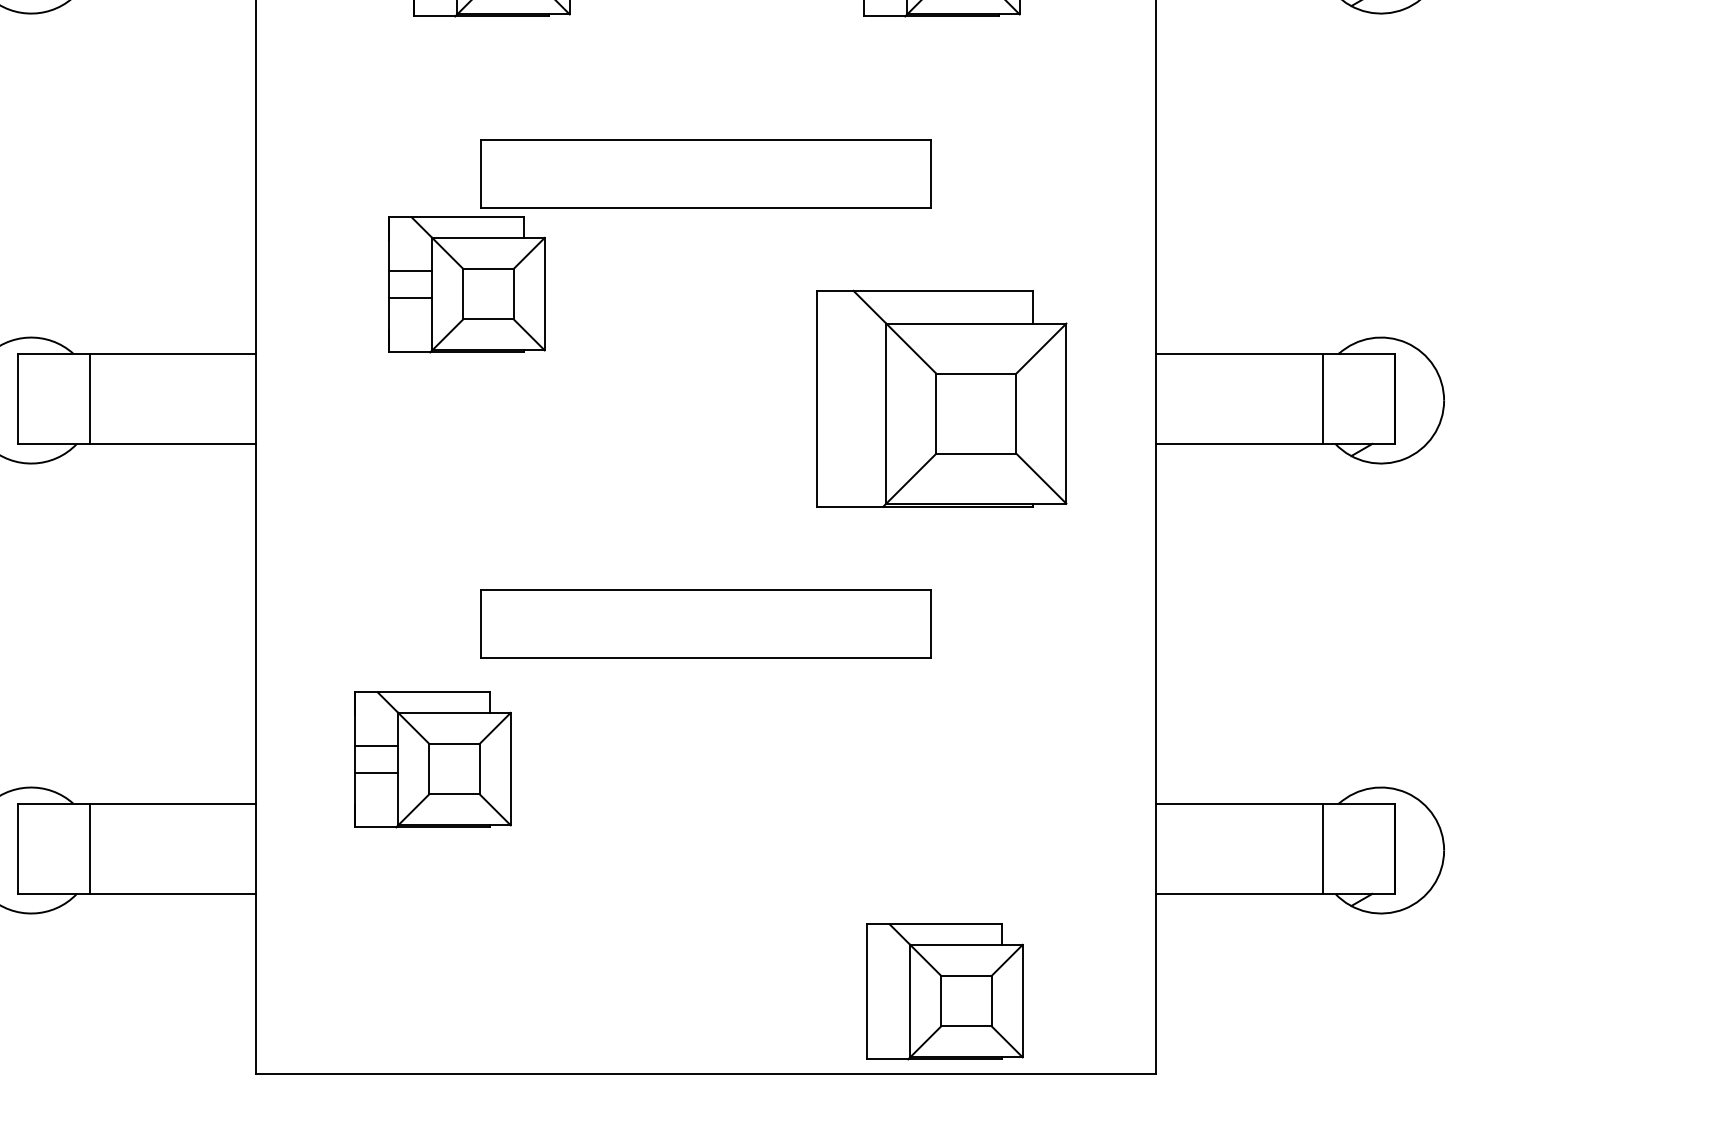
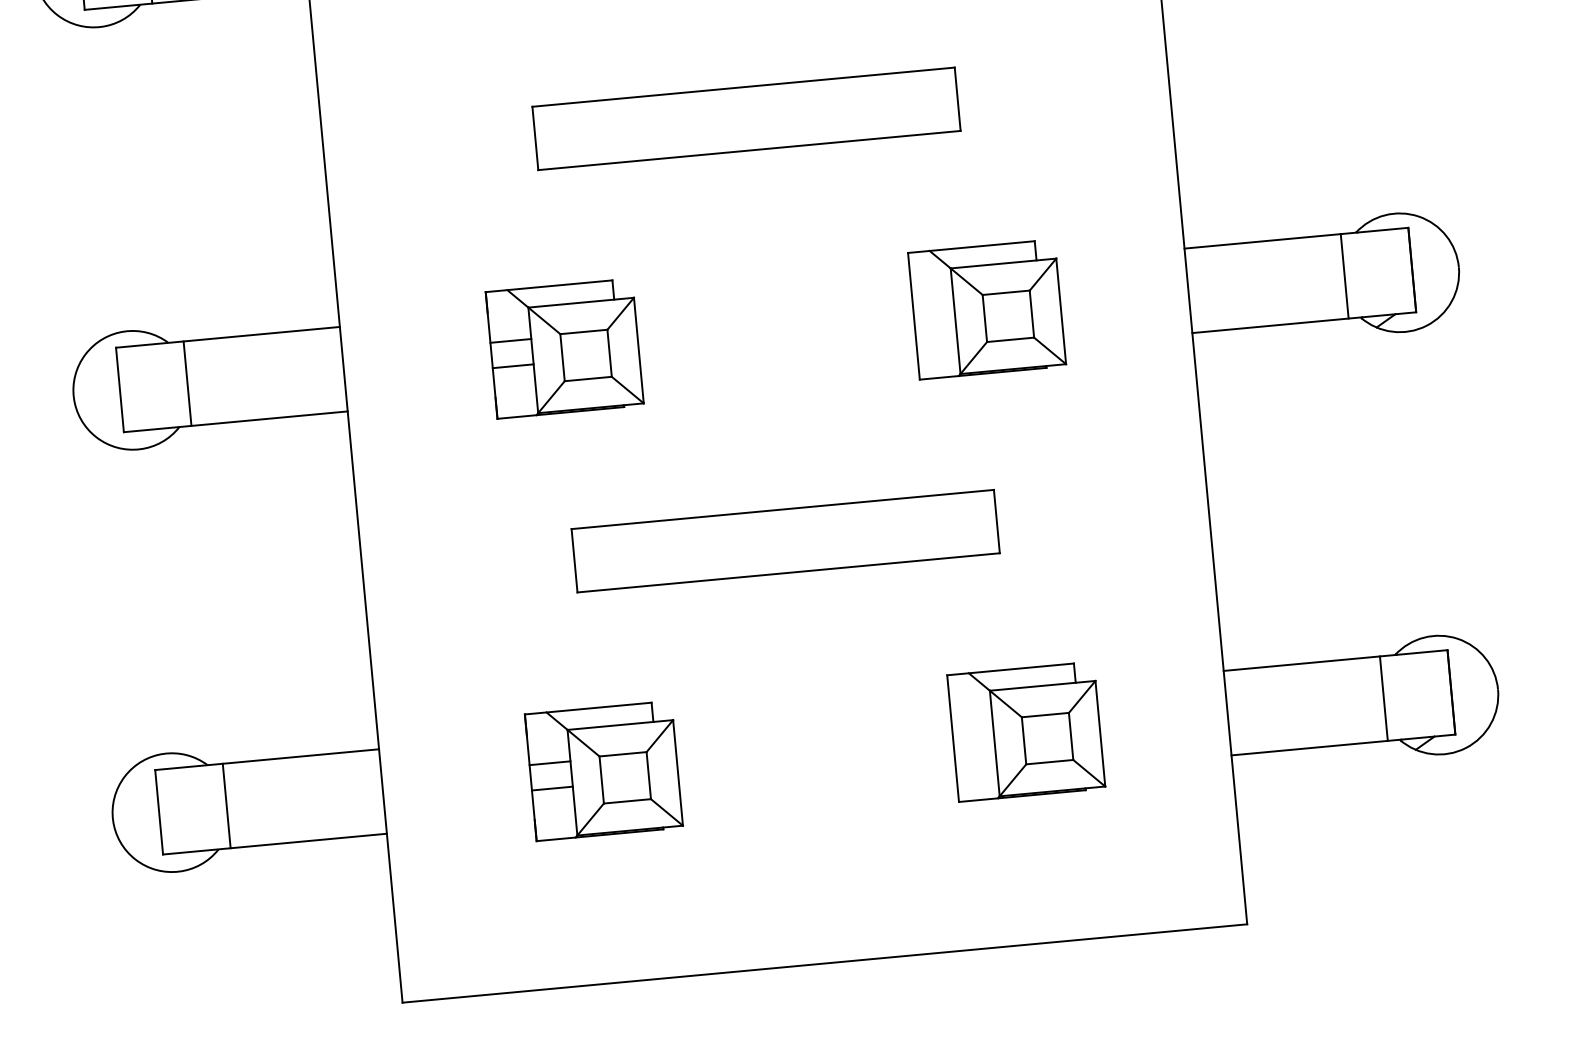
part: (466, 284) -> (564, 348), moved
part: (941, 398) -> (986, 309), size x0.62
part: (432, 759) -> (603, 770), moved
part: (944, 991) -> (1026, 731), moved

